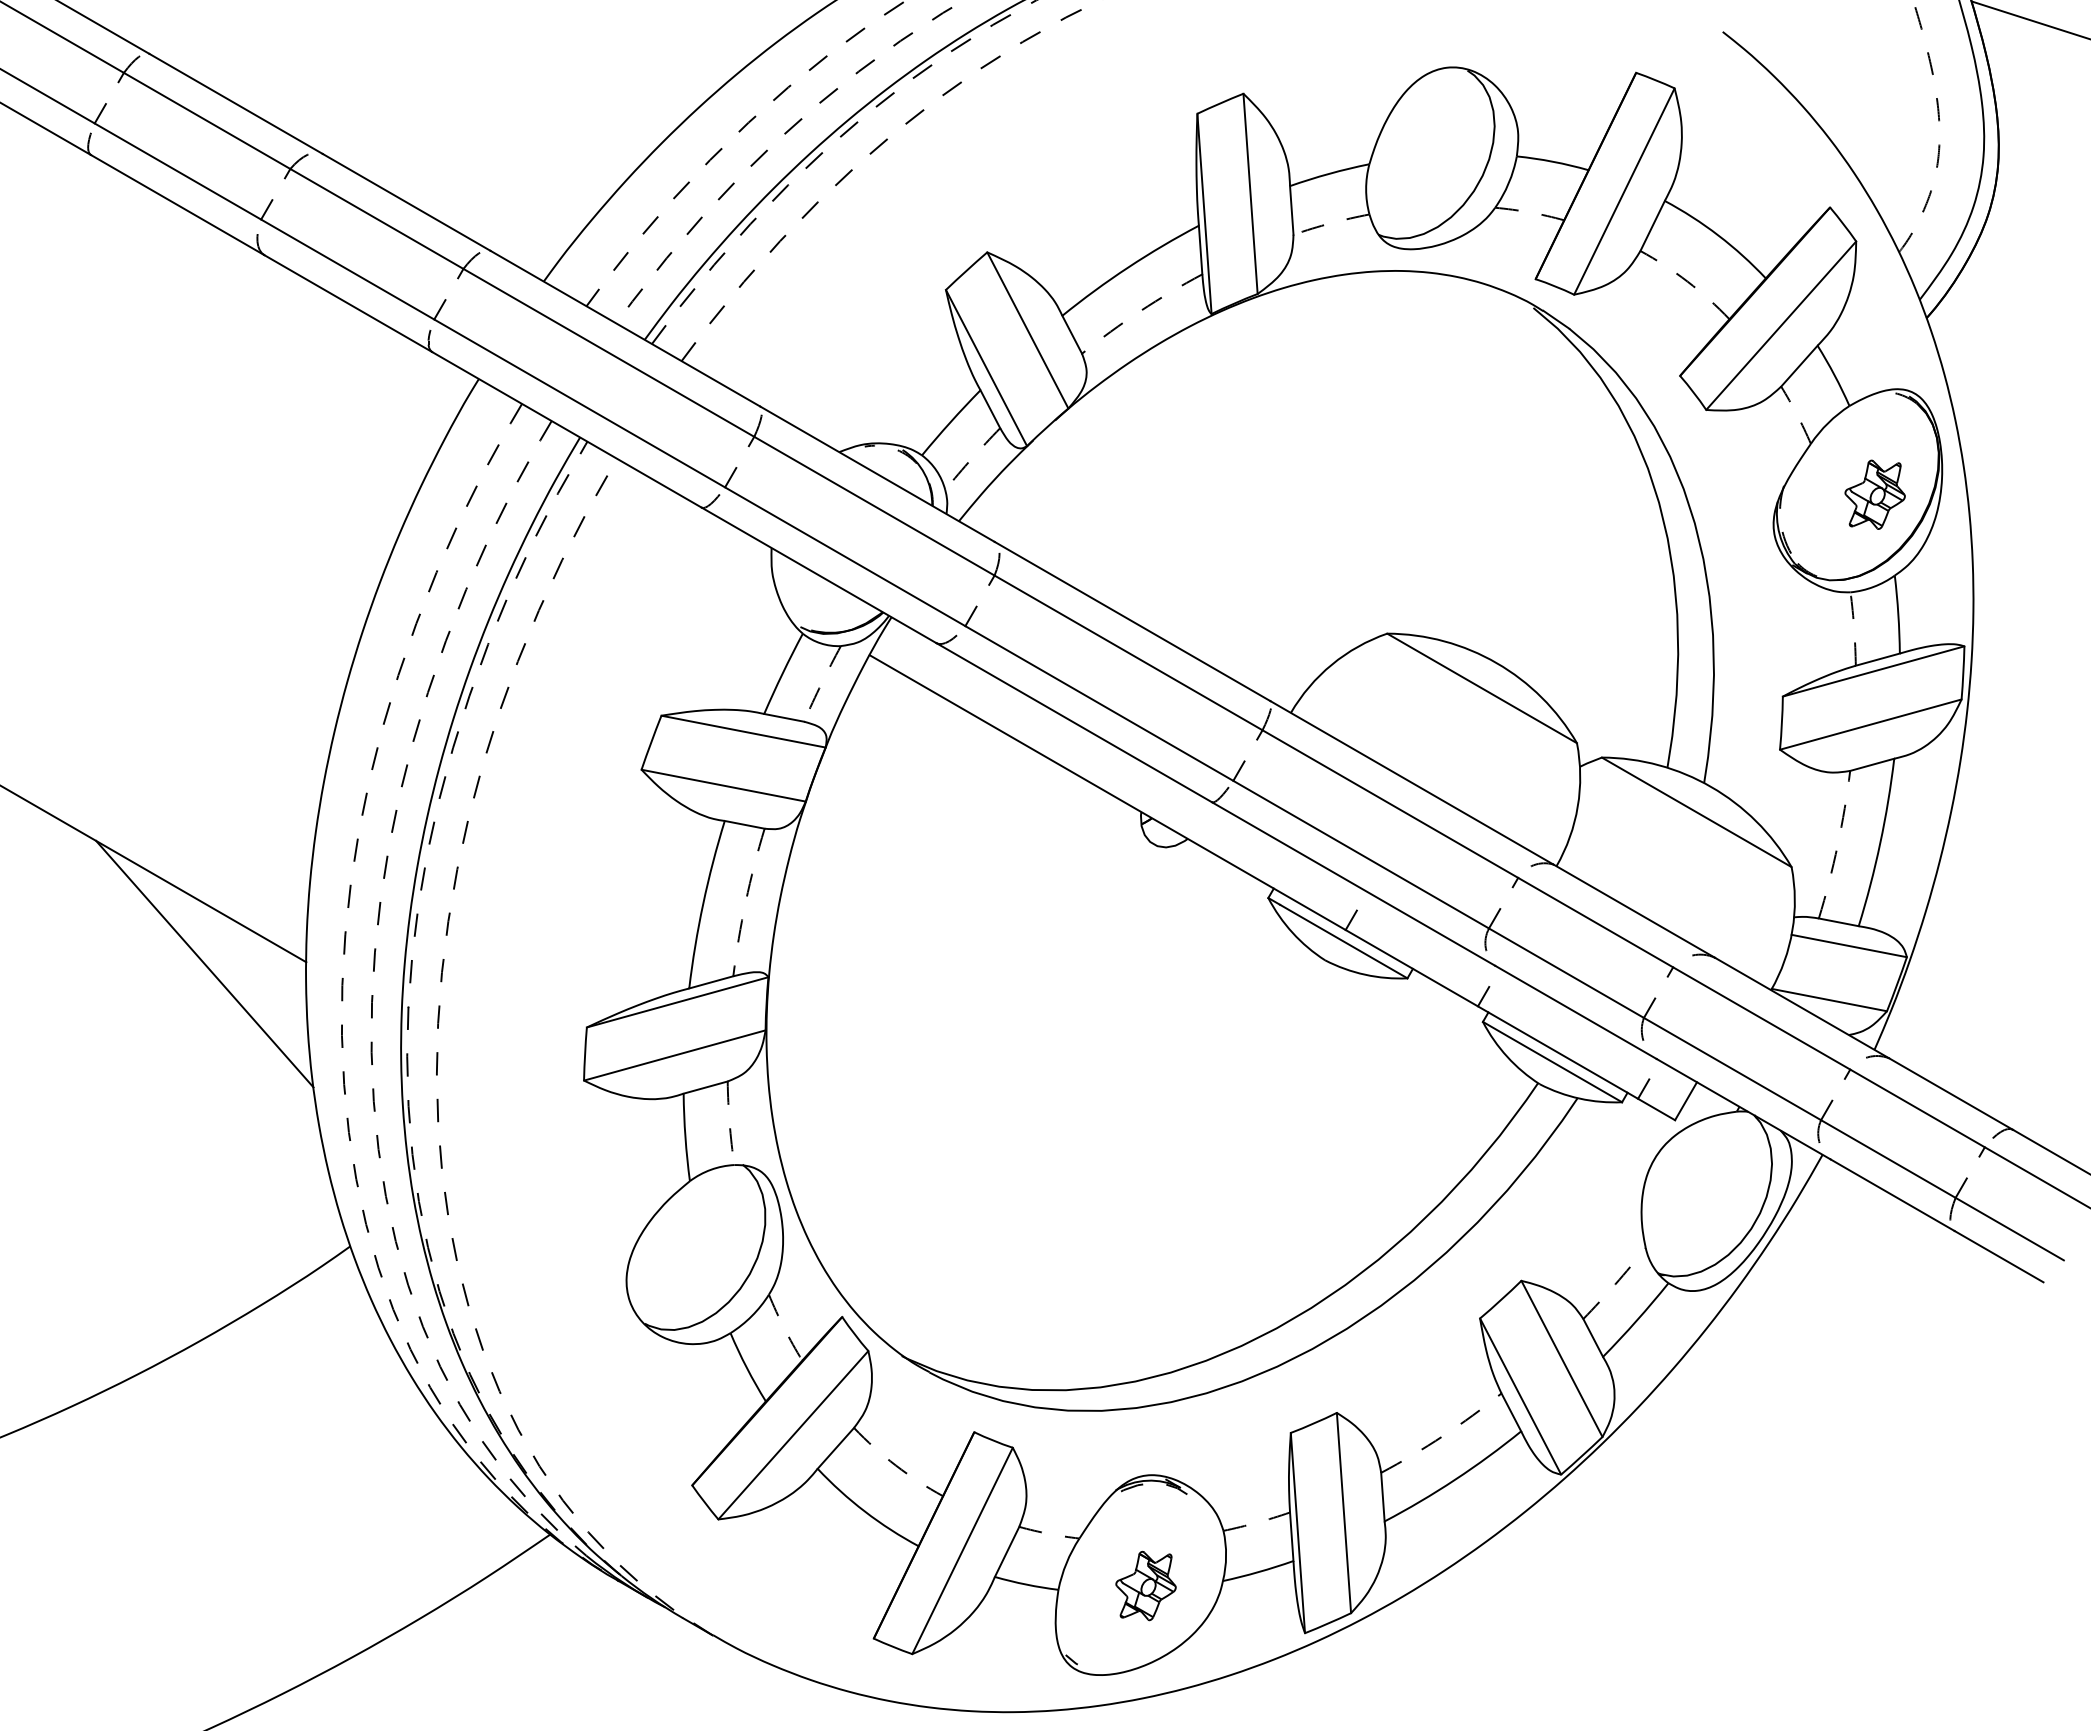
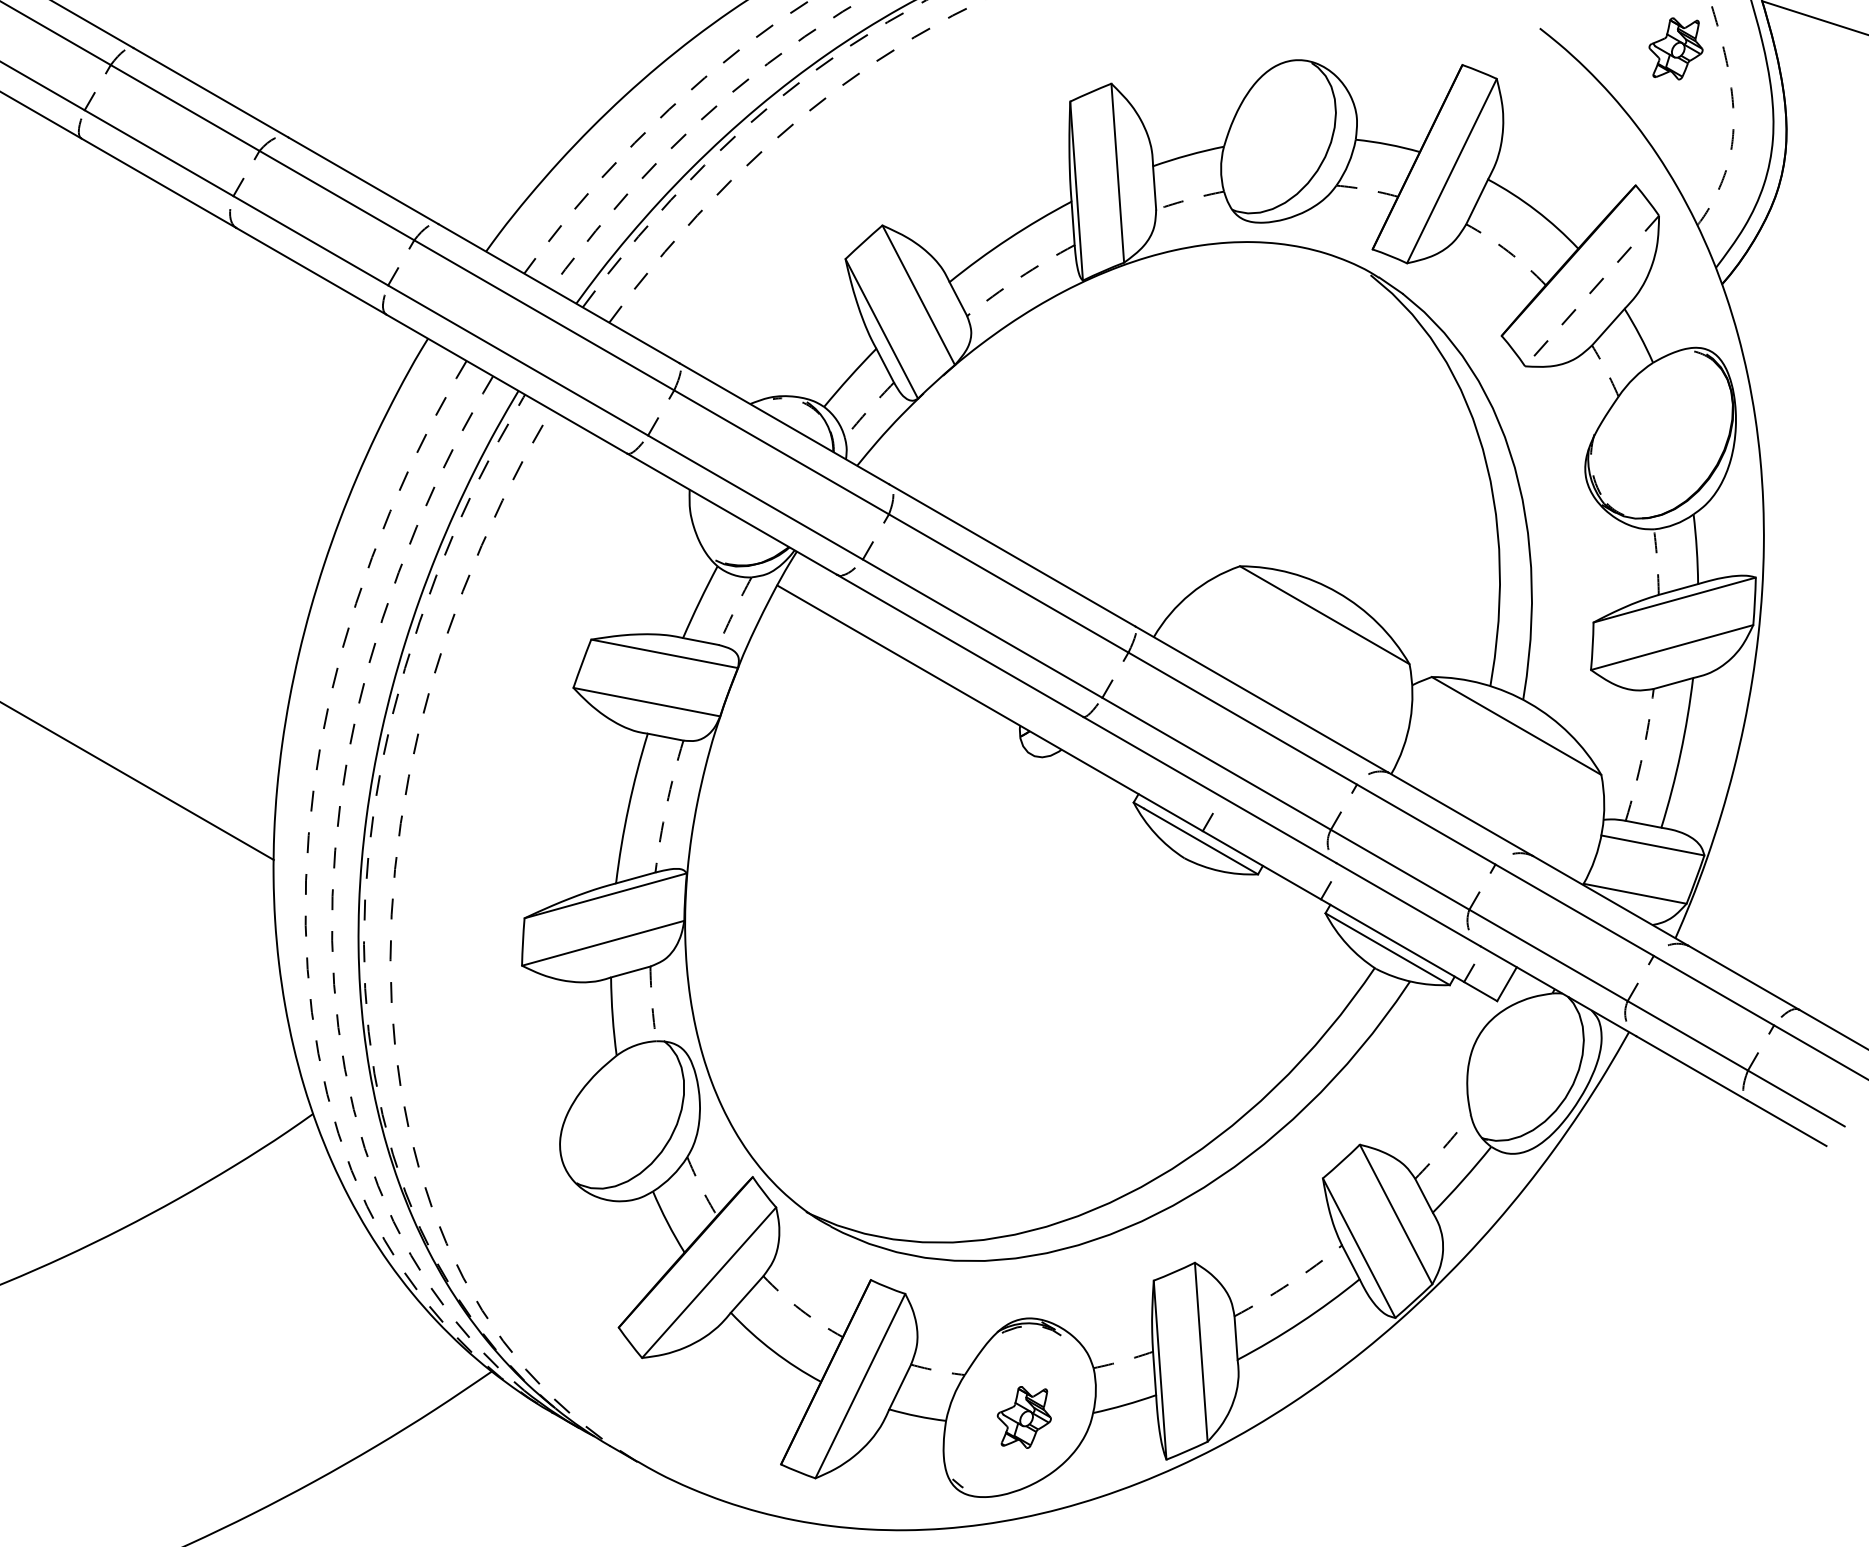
line: (1781, 325) -> (1592, 290), solid -> dashed
part: (1874, 494) -> (1675, 48), moved
line: (204, 963) -> (182, 861), removed

